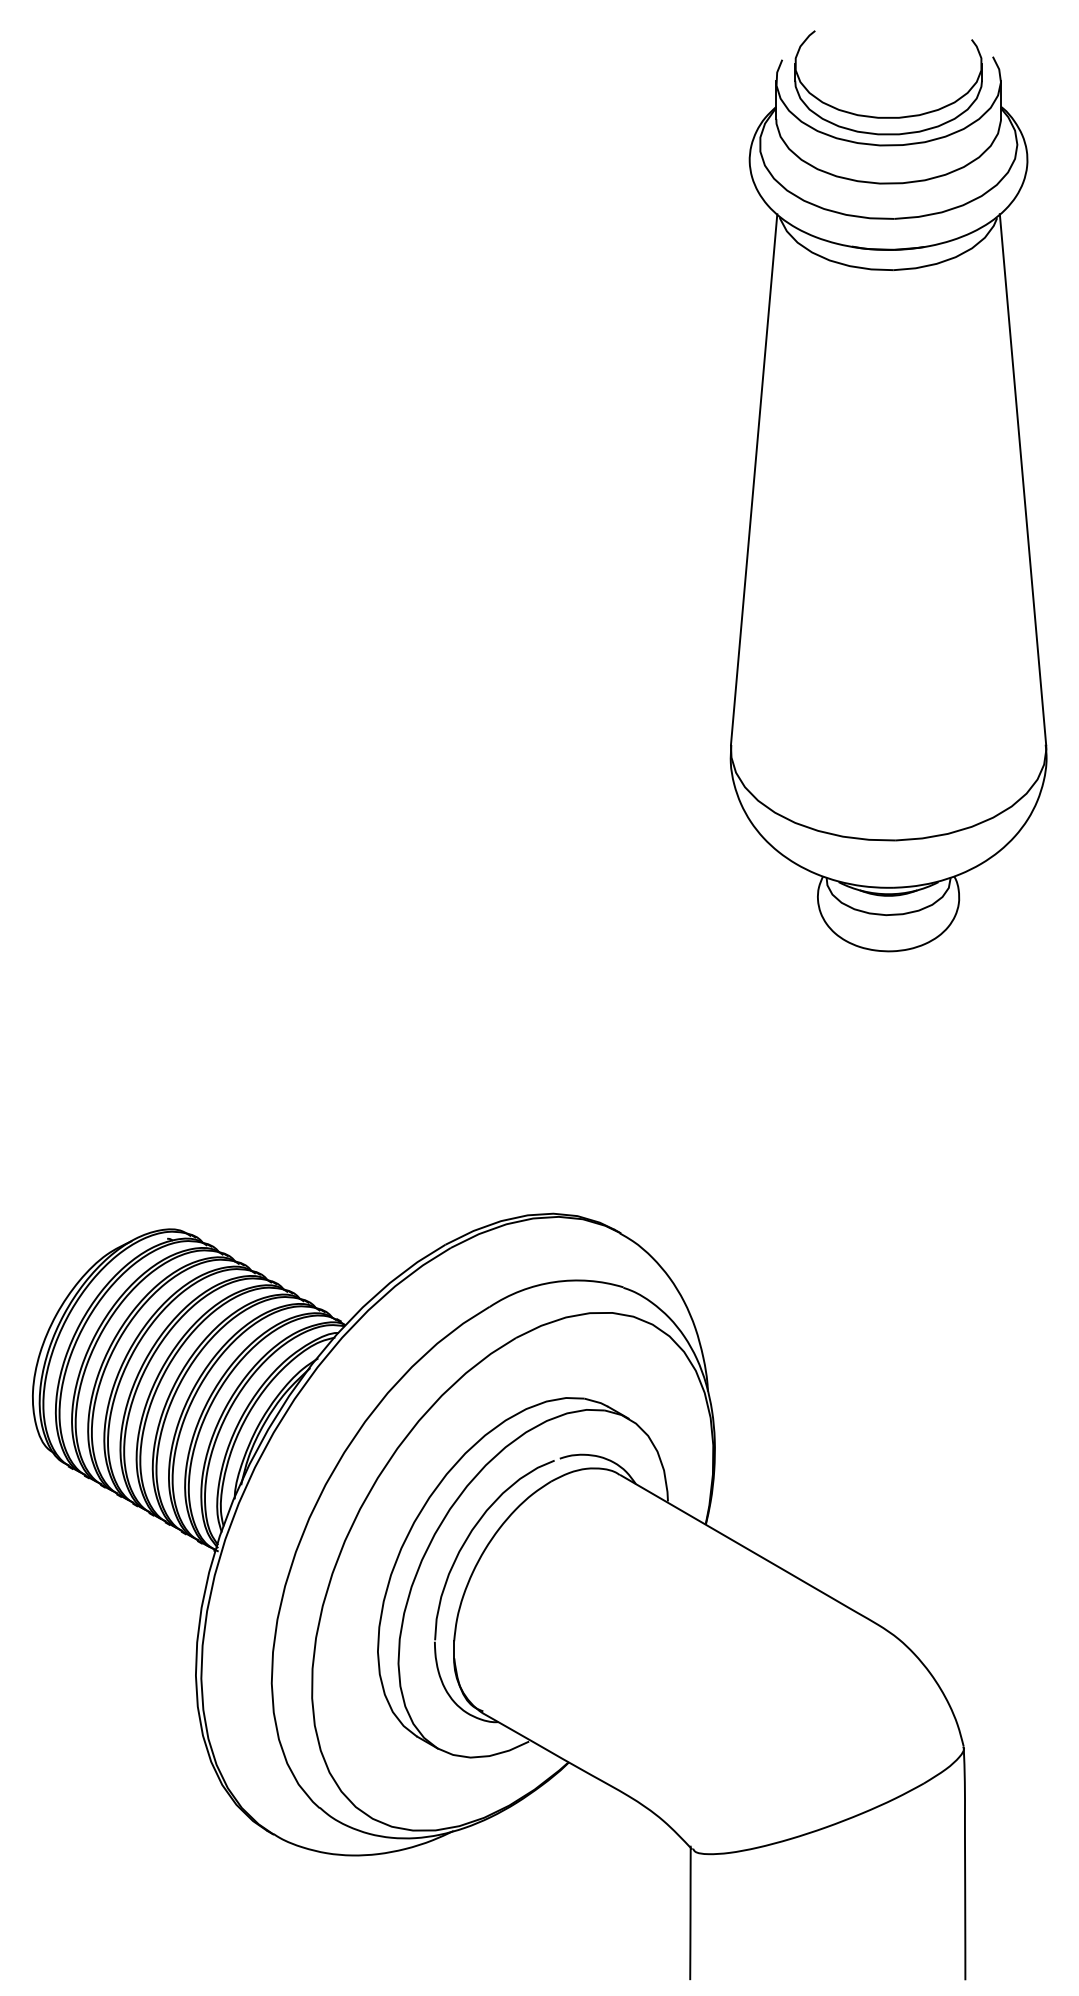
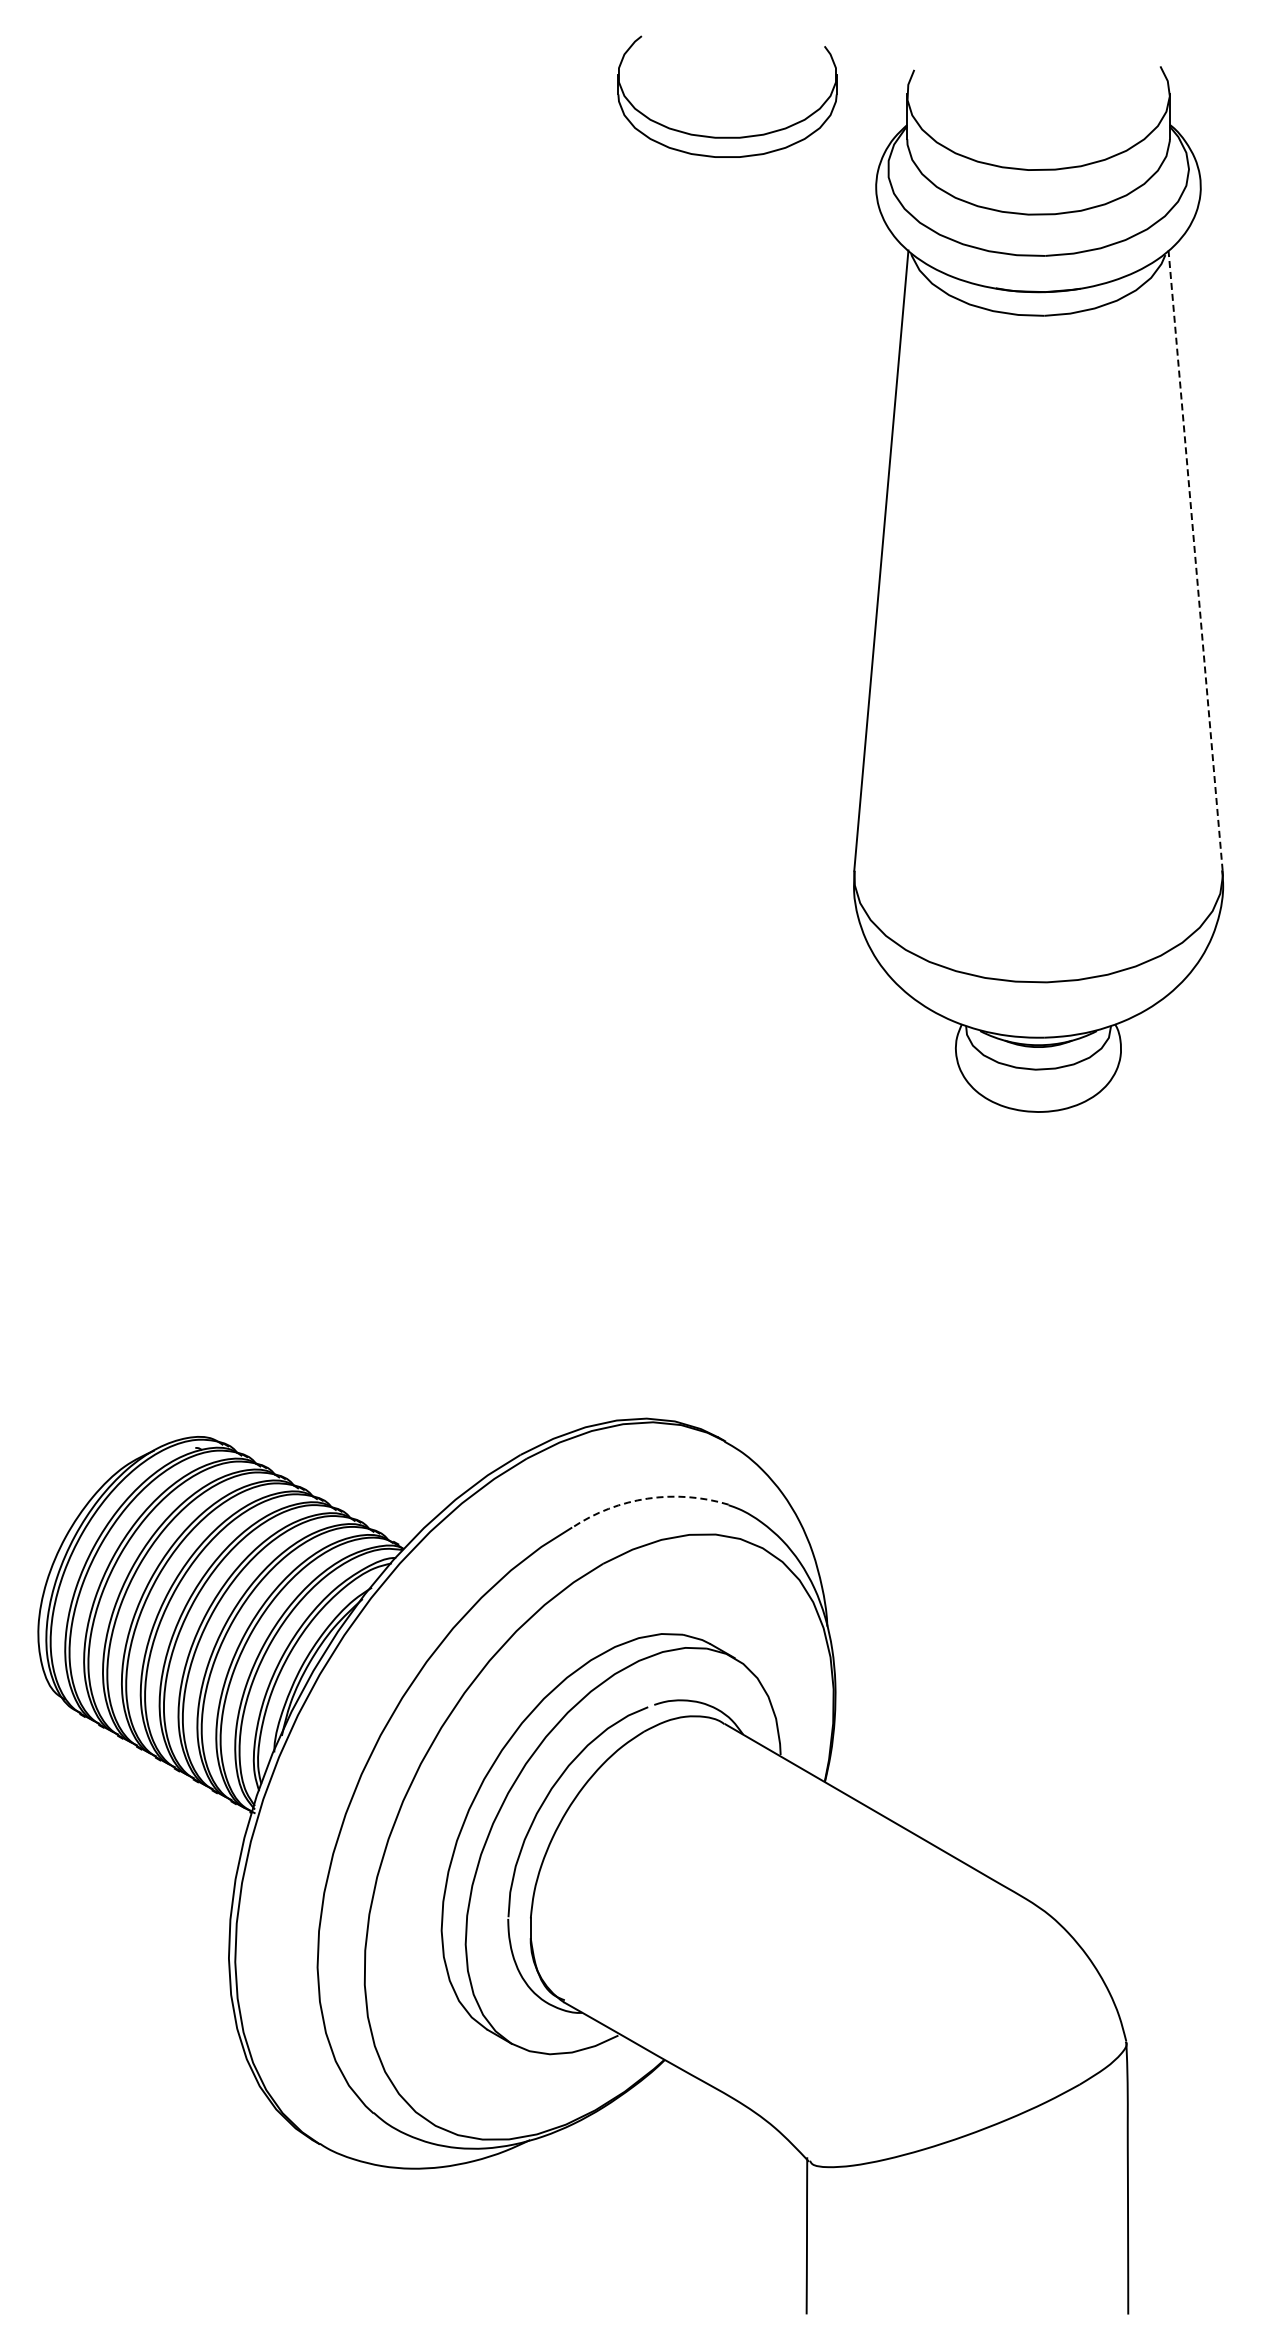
part: (888, 116) -> (727, 136), moved
line: (1022, 479) -> (1195, 560), solid -> dashed
arc: (554, 1282) -> (647, 1498), solid -> dashed

